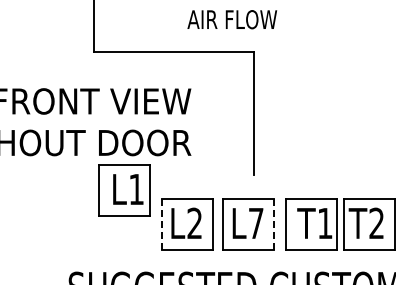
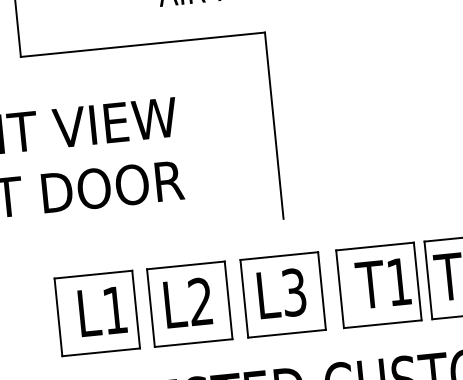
part: (124, 190) -> (96, 313), moved
text: (256, 223) -> (294, 292), L7 -> L3
line: (161, 224) -> (150, 308), dashed -> solid
line: (274, 224) -> (322, 291), dashed -> solid

